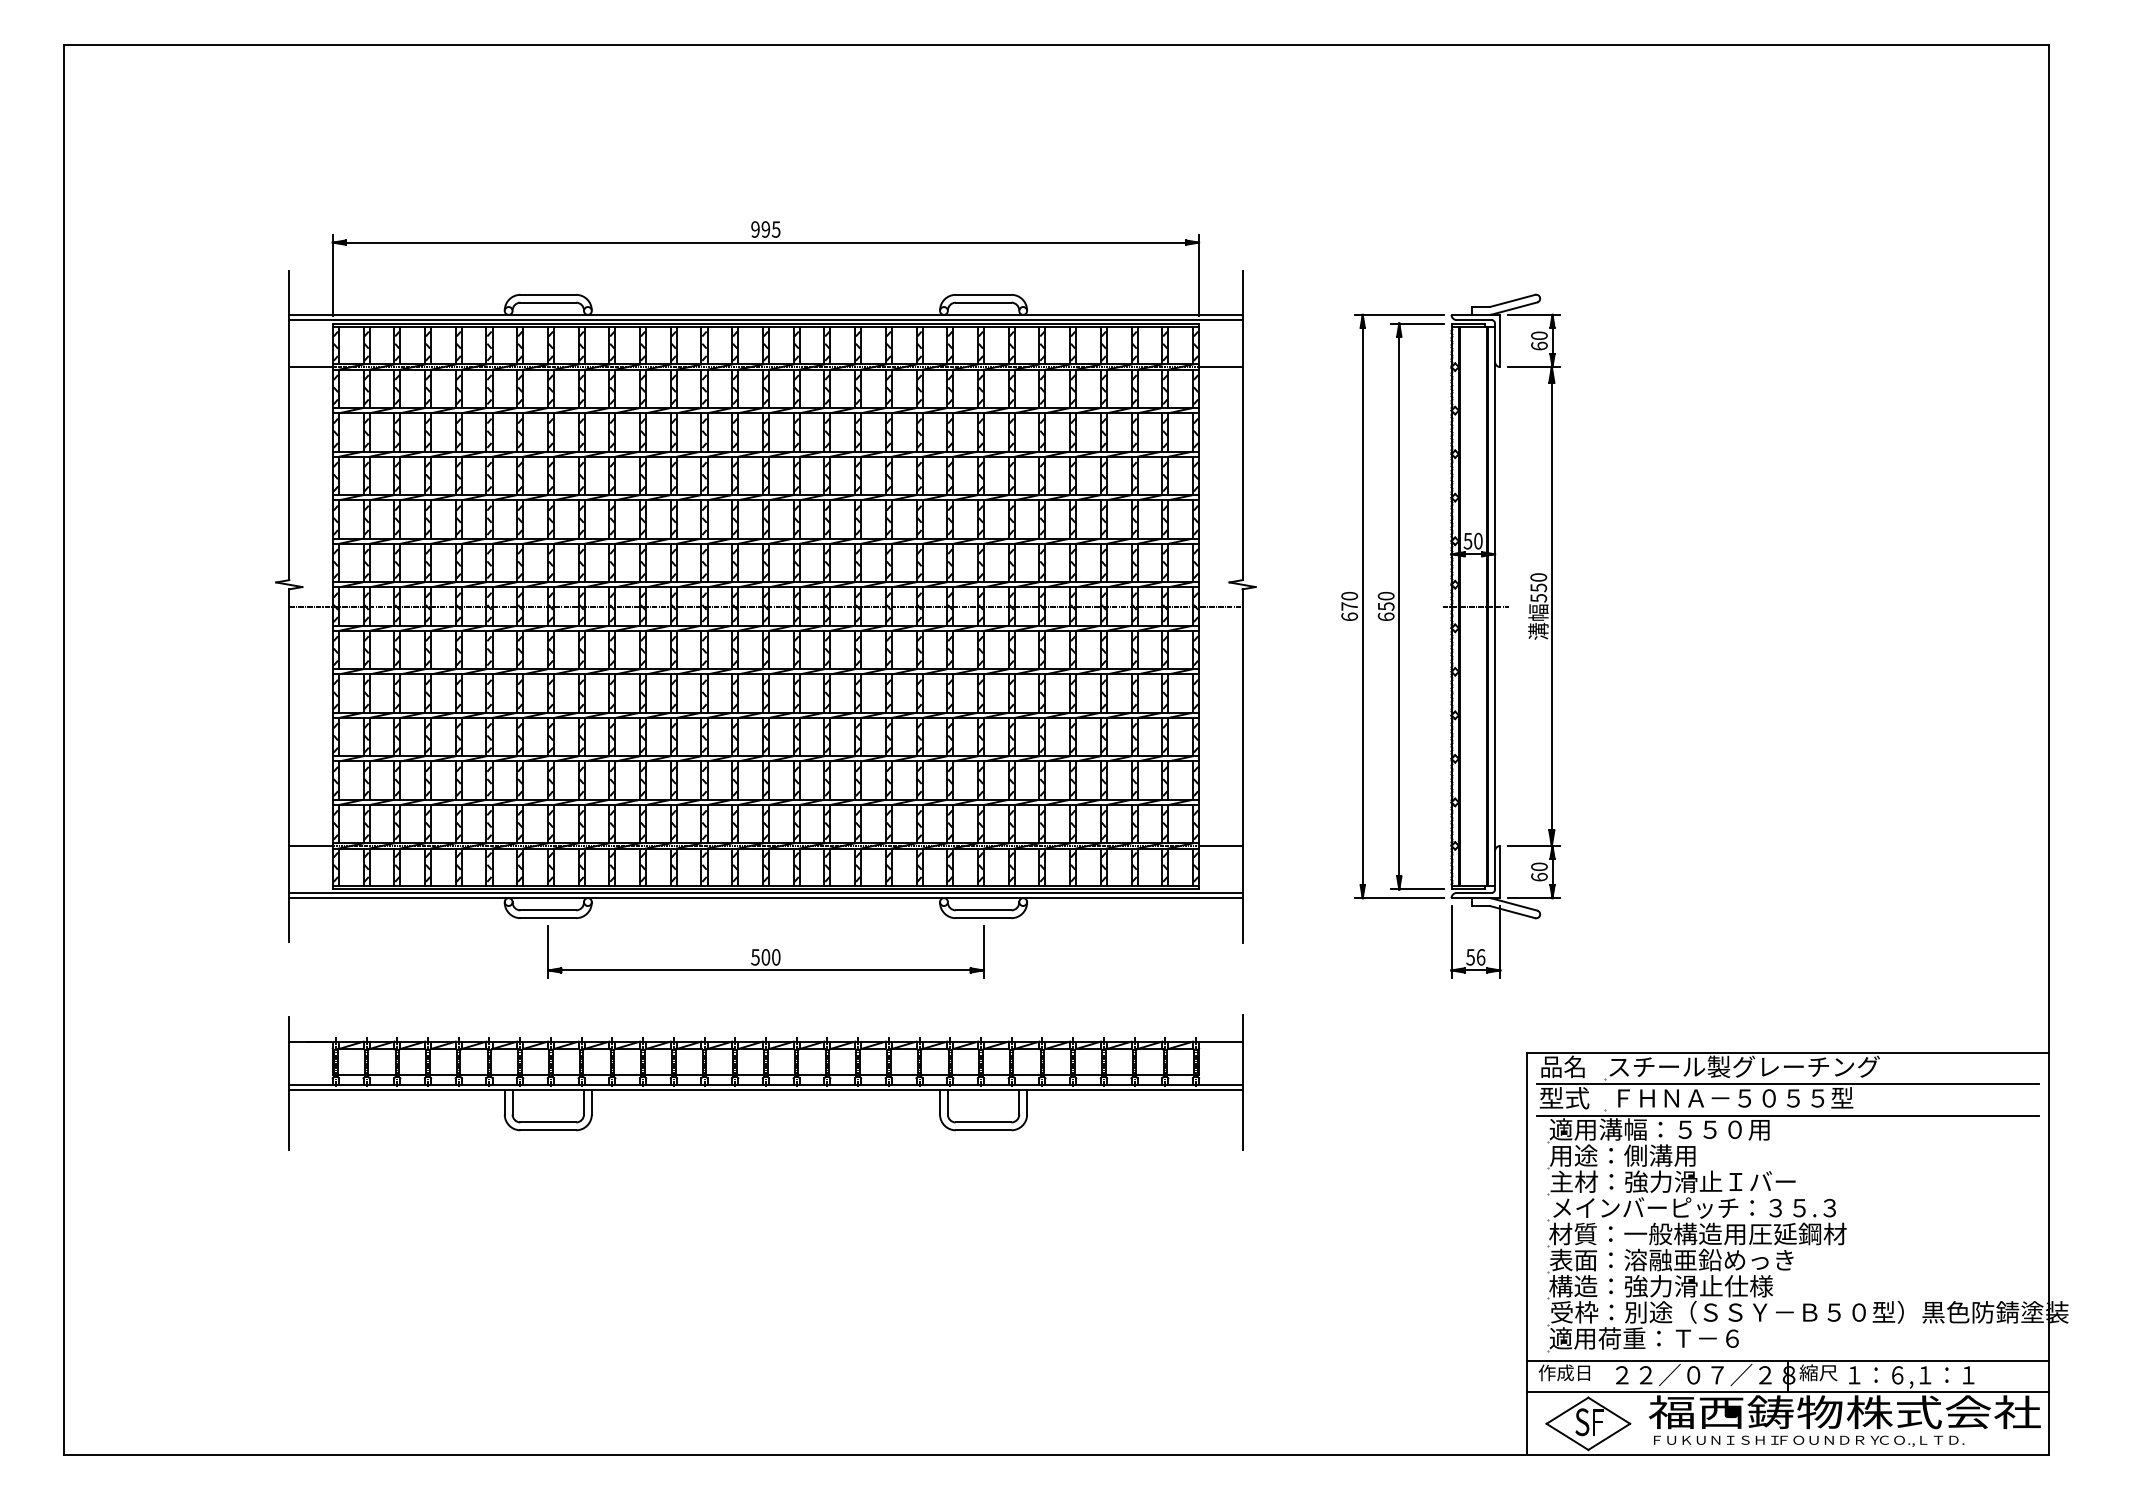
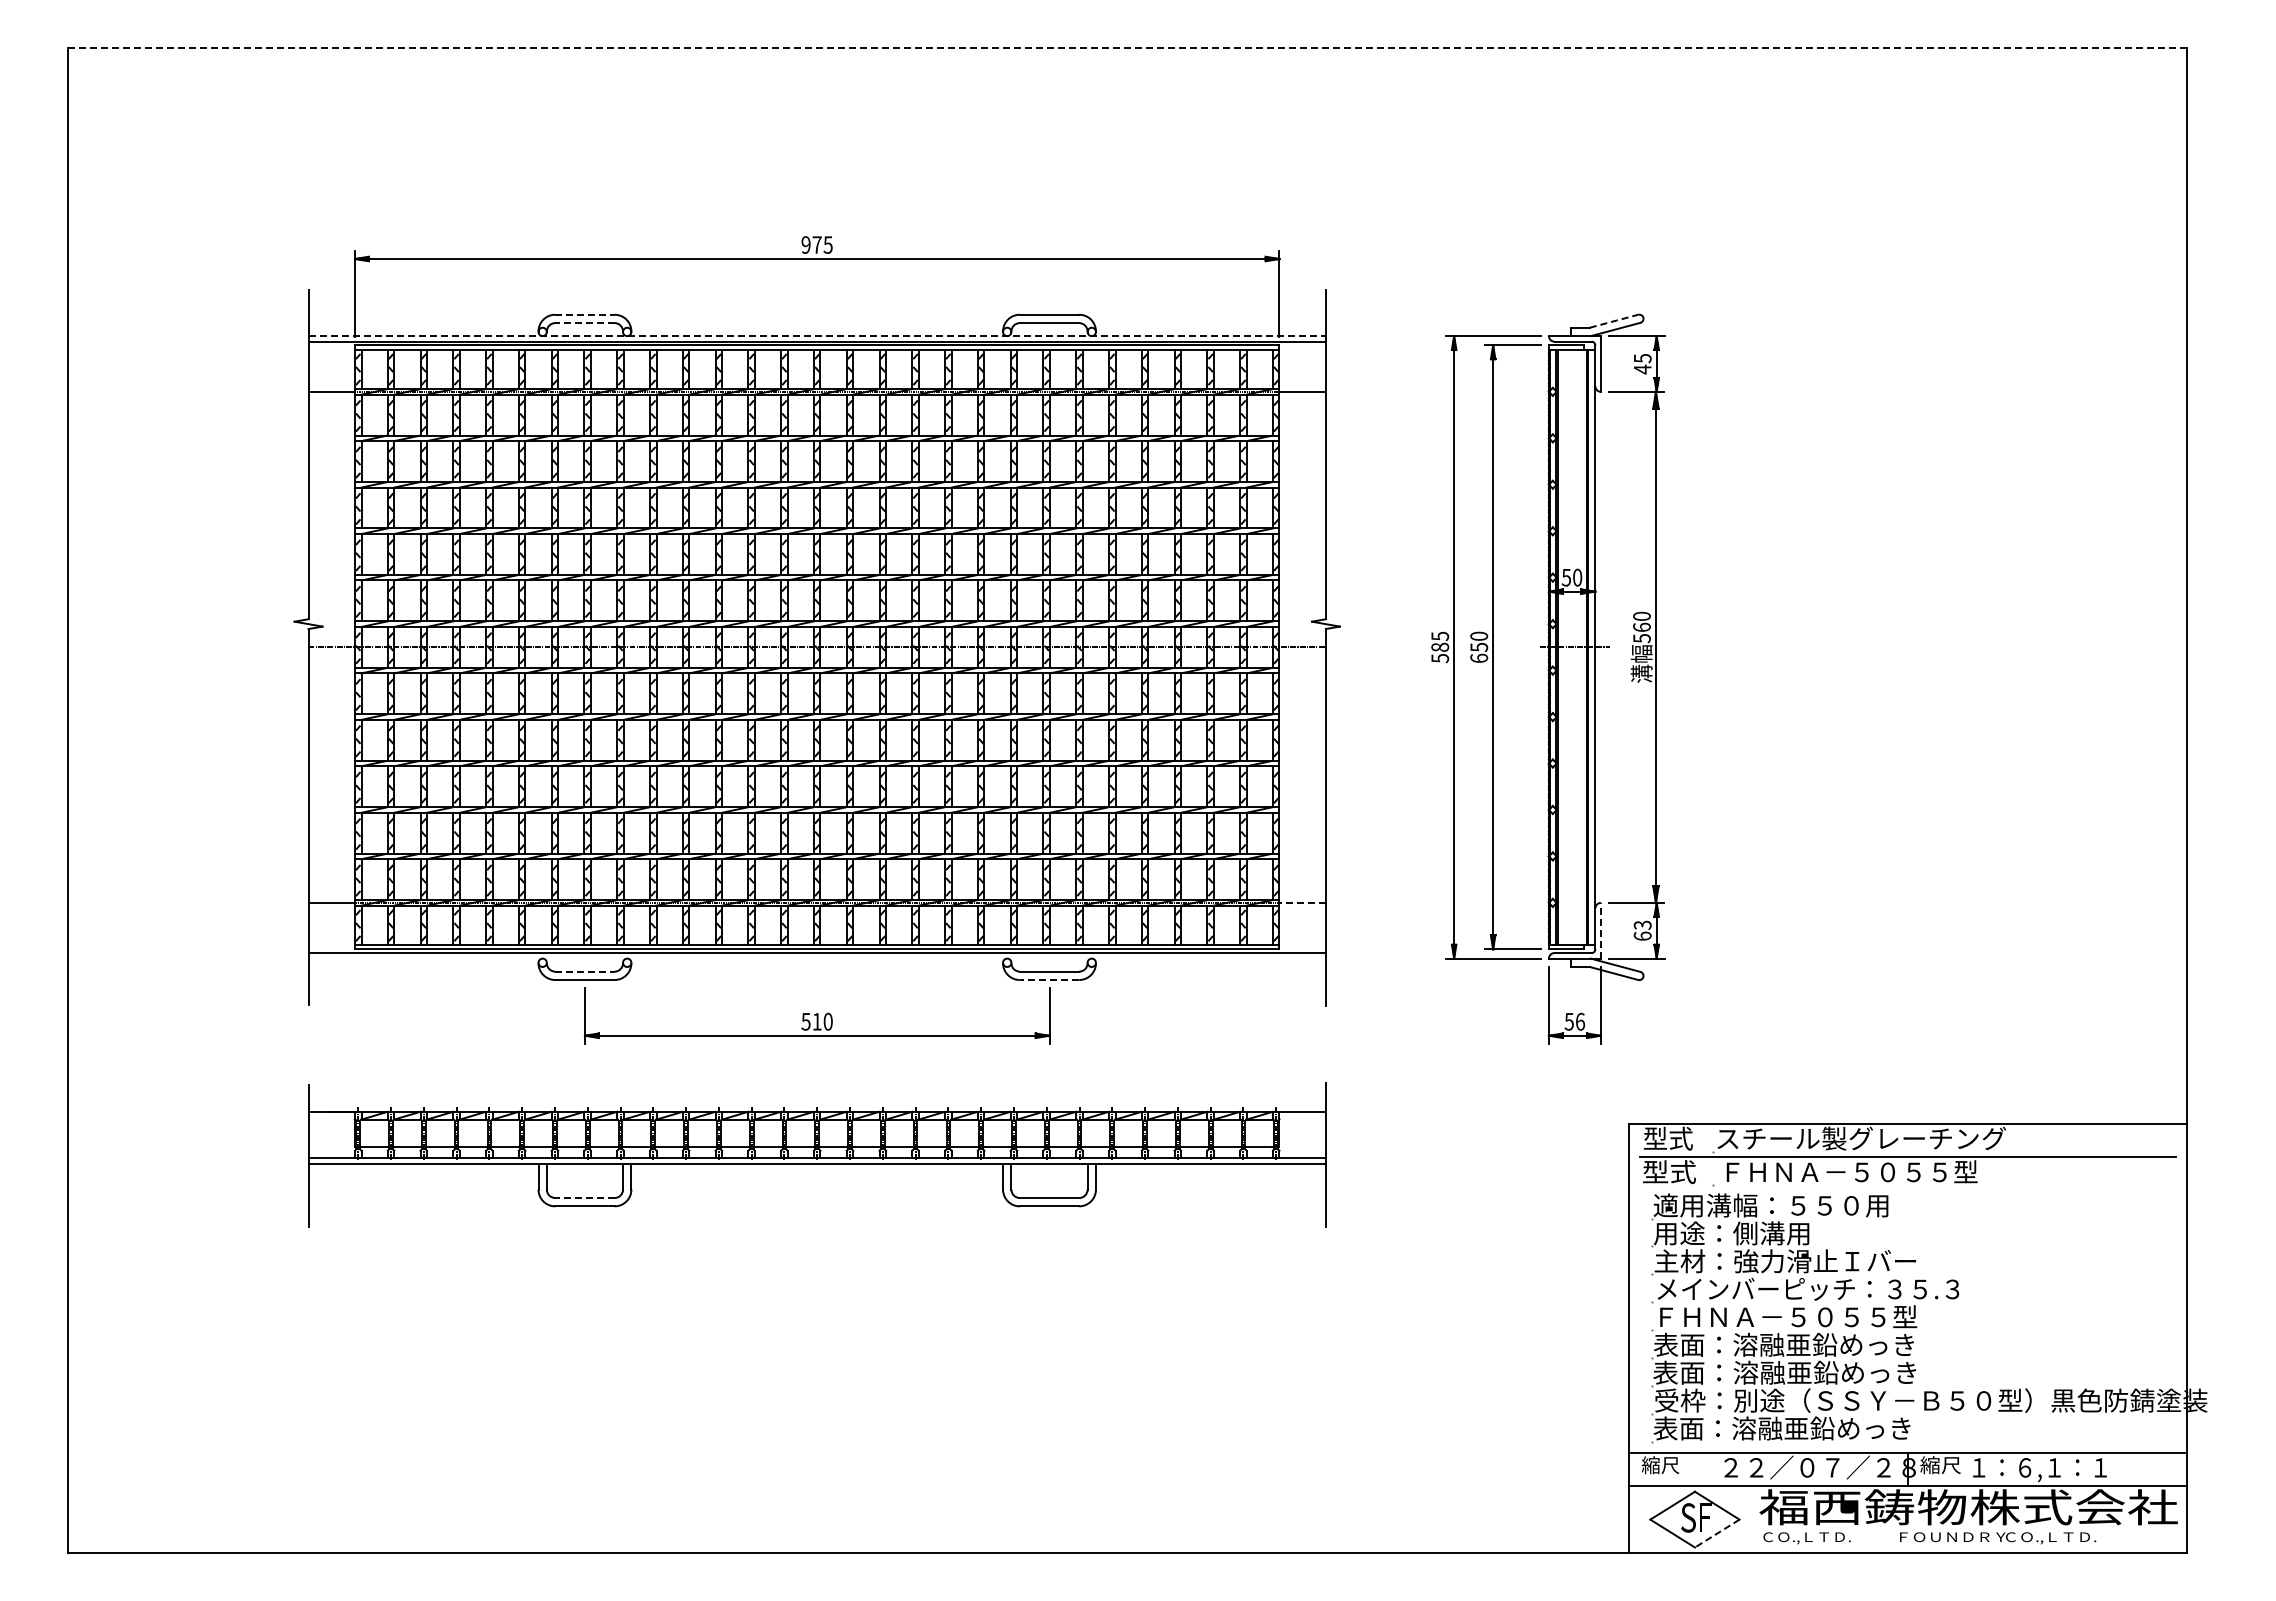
line: (1056, 44) -> (1127, 47), solid -> dashed
text: (765, 229) -> (816, 244), 995 -> 975
line: (547, 294) -> (584, 314), solid -> dashed
line: (1512, 301) -> (1614, 321), solid -> dashed
line: (547, 303) -> (584, 323), solid -> dashed
line: (766, 315) -> (817, 336), solid -> dashed
text: (1539, 341) -> (1642, 364), 60 -> 45
text: (1538, 587) -> (1641, 627), 550 -> 560
text: (1349, 606) -> (1440, 647), 670 -> 585
line: (1220, 845) -> (1302, 902), solid -> dashed
text: (1539, 866) -> (1642, 924), 60 -> 63
line: (1499, 871) -> (1600, 930), solid -> dashed
line: (765, 898) -> (816, 958), removed
line: (547, 910) -> (584, 971), solid -> dashed
line: (983, 918) -> (1049, 980), solid -> dashed
text: (765, 957) -> (816, 1021), 500 -> 510
text: (1562, 1066) -> (1667, 1138), 品名 -> 型式
line: (1787, 1115) -> (1907, 1190), removed
line: (547, 1122) -> (584, 1198), solid -> dashed
text: (1697, 1233) -> (1811, 1316), 材質：一般構造用圧延鋼材 -> ＦＨＮＡ－５０５５型
text: (1672, 1285) -> (1784, 1372), 構造：強力滑止仕様 -> 表面：溶融亜鉛めっき
text: (1669, 1338) -> (1781, 1428), 適用荷重：Ｔ－６ -> 表面：溶融亜鉛めっき
text: (1563, 1373) -> (1668, 1465), 作成日 -> 縮尺
line: (1608, 1436) -> (1716, 1533), solid -> dashed
text: (1715, 1441) -> (1830, 1538), ＦＵＫＵＮＩＳＨＩ -> ＣＯ.,ＬＴＤ.

